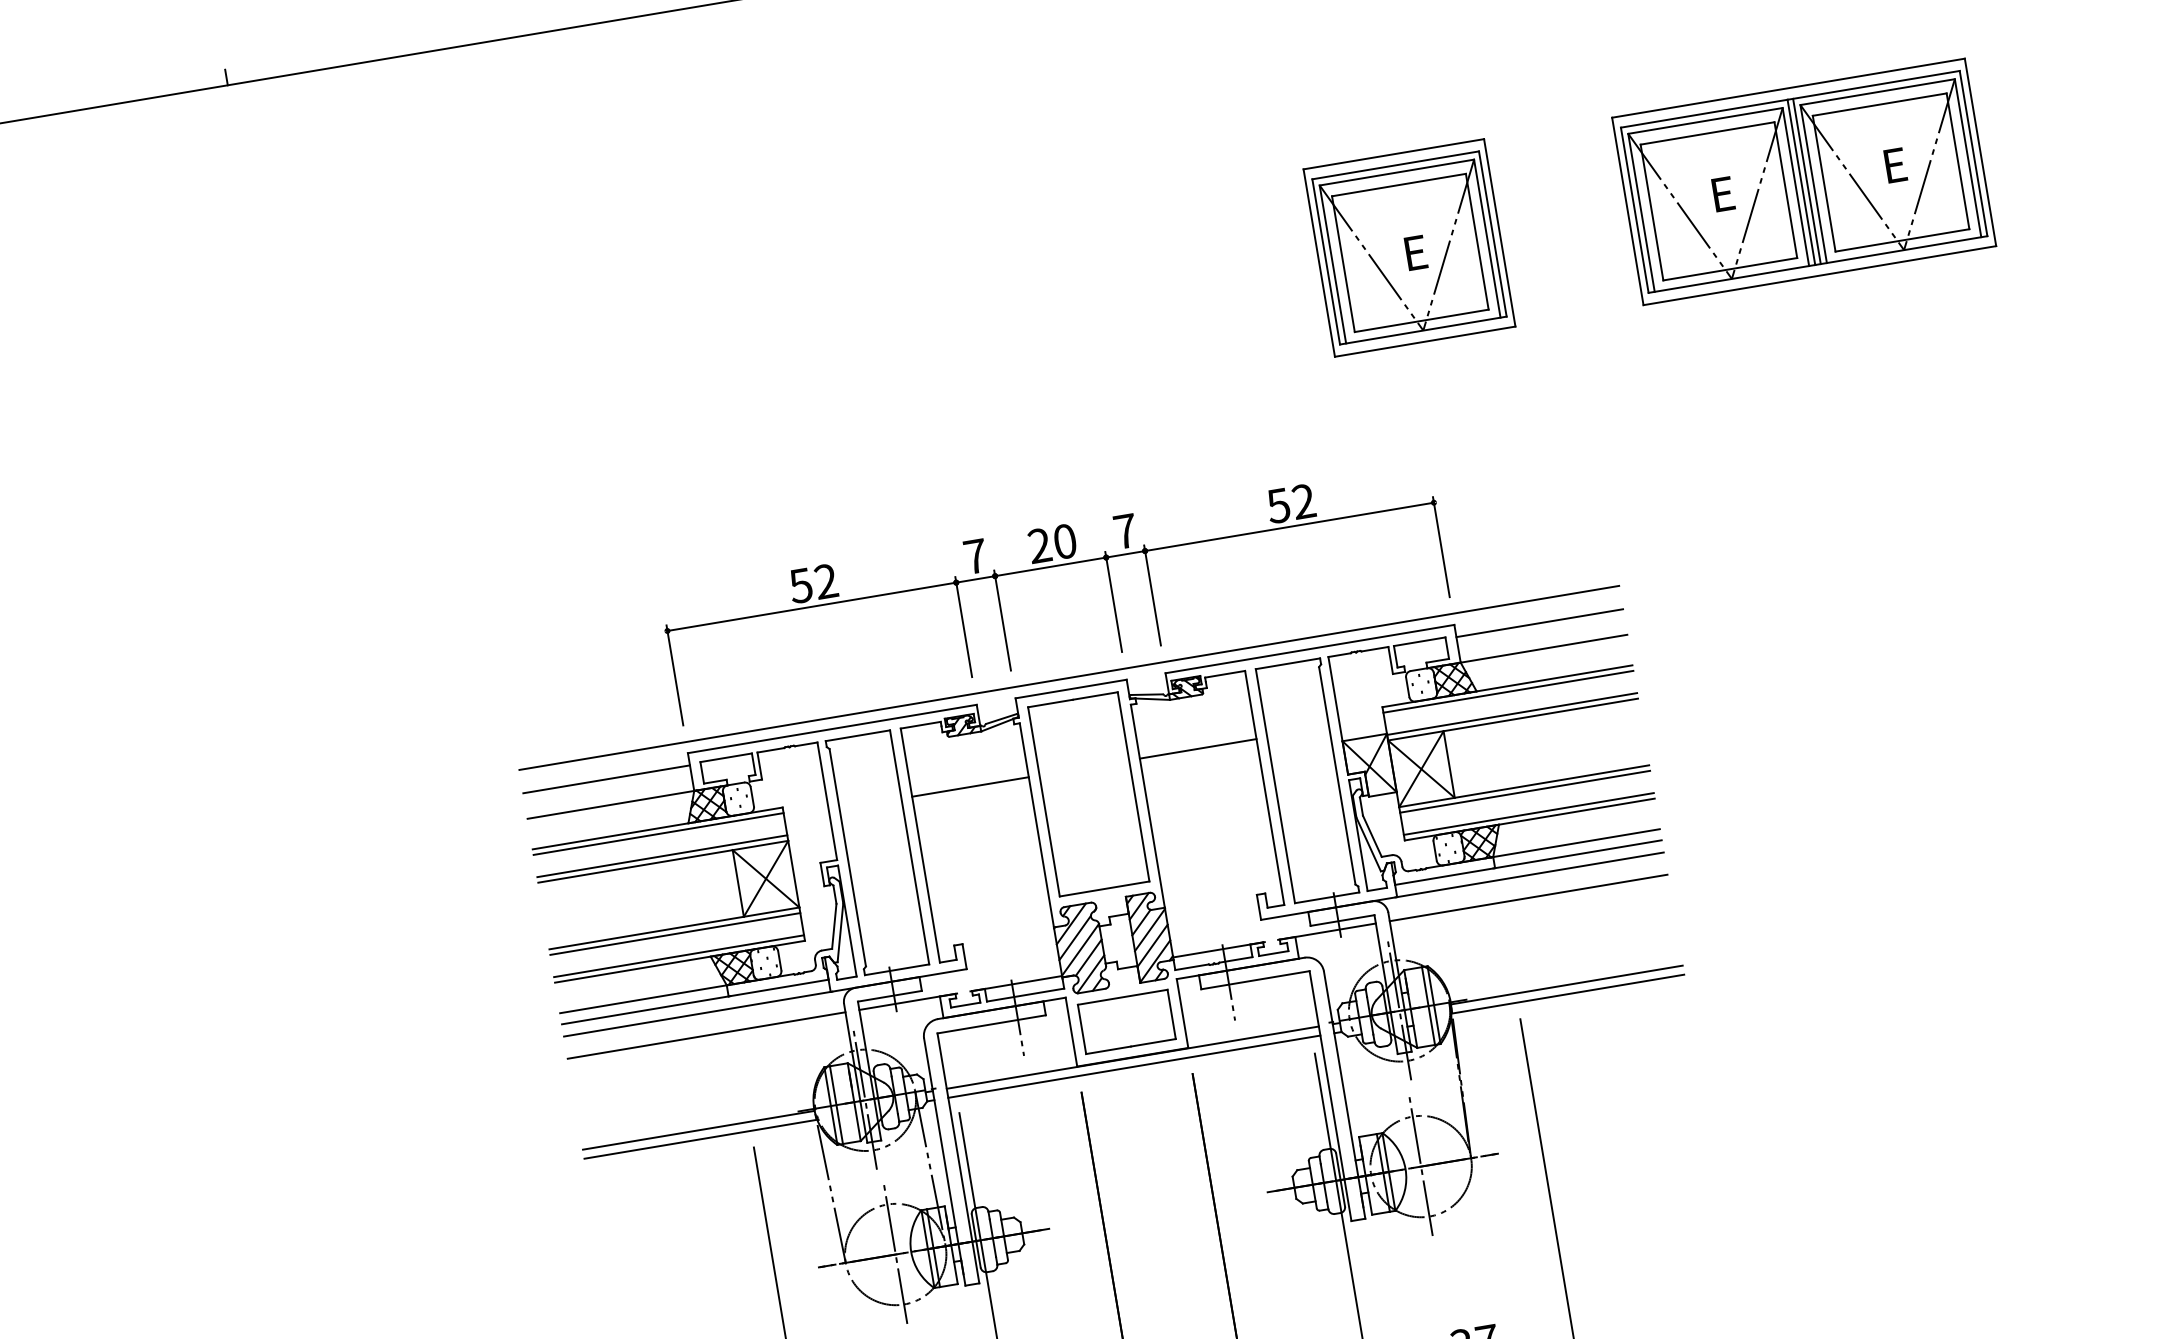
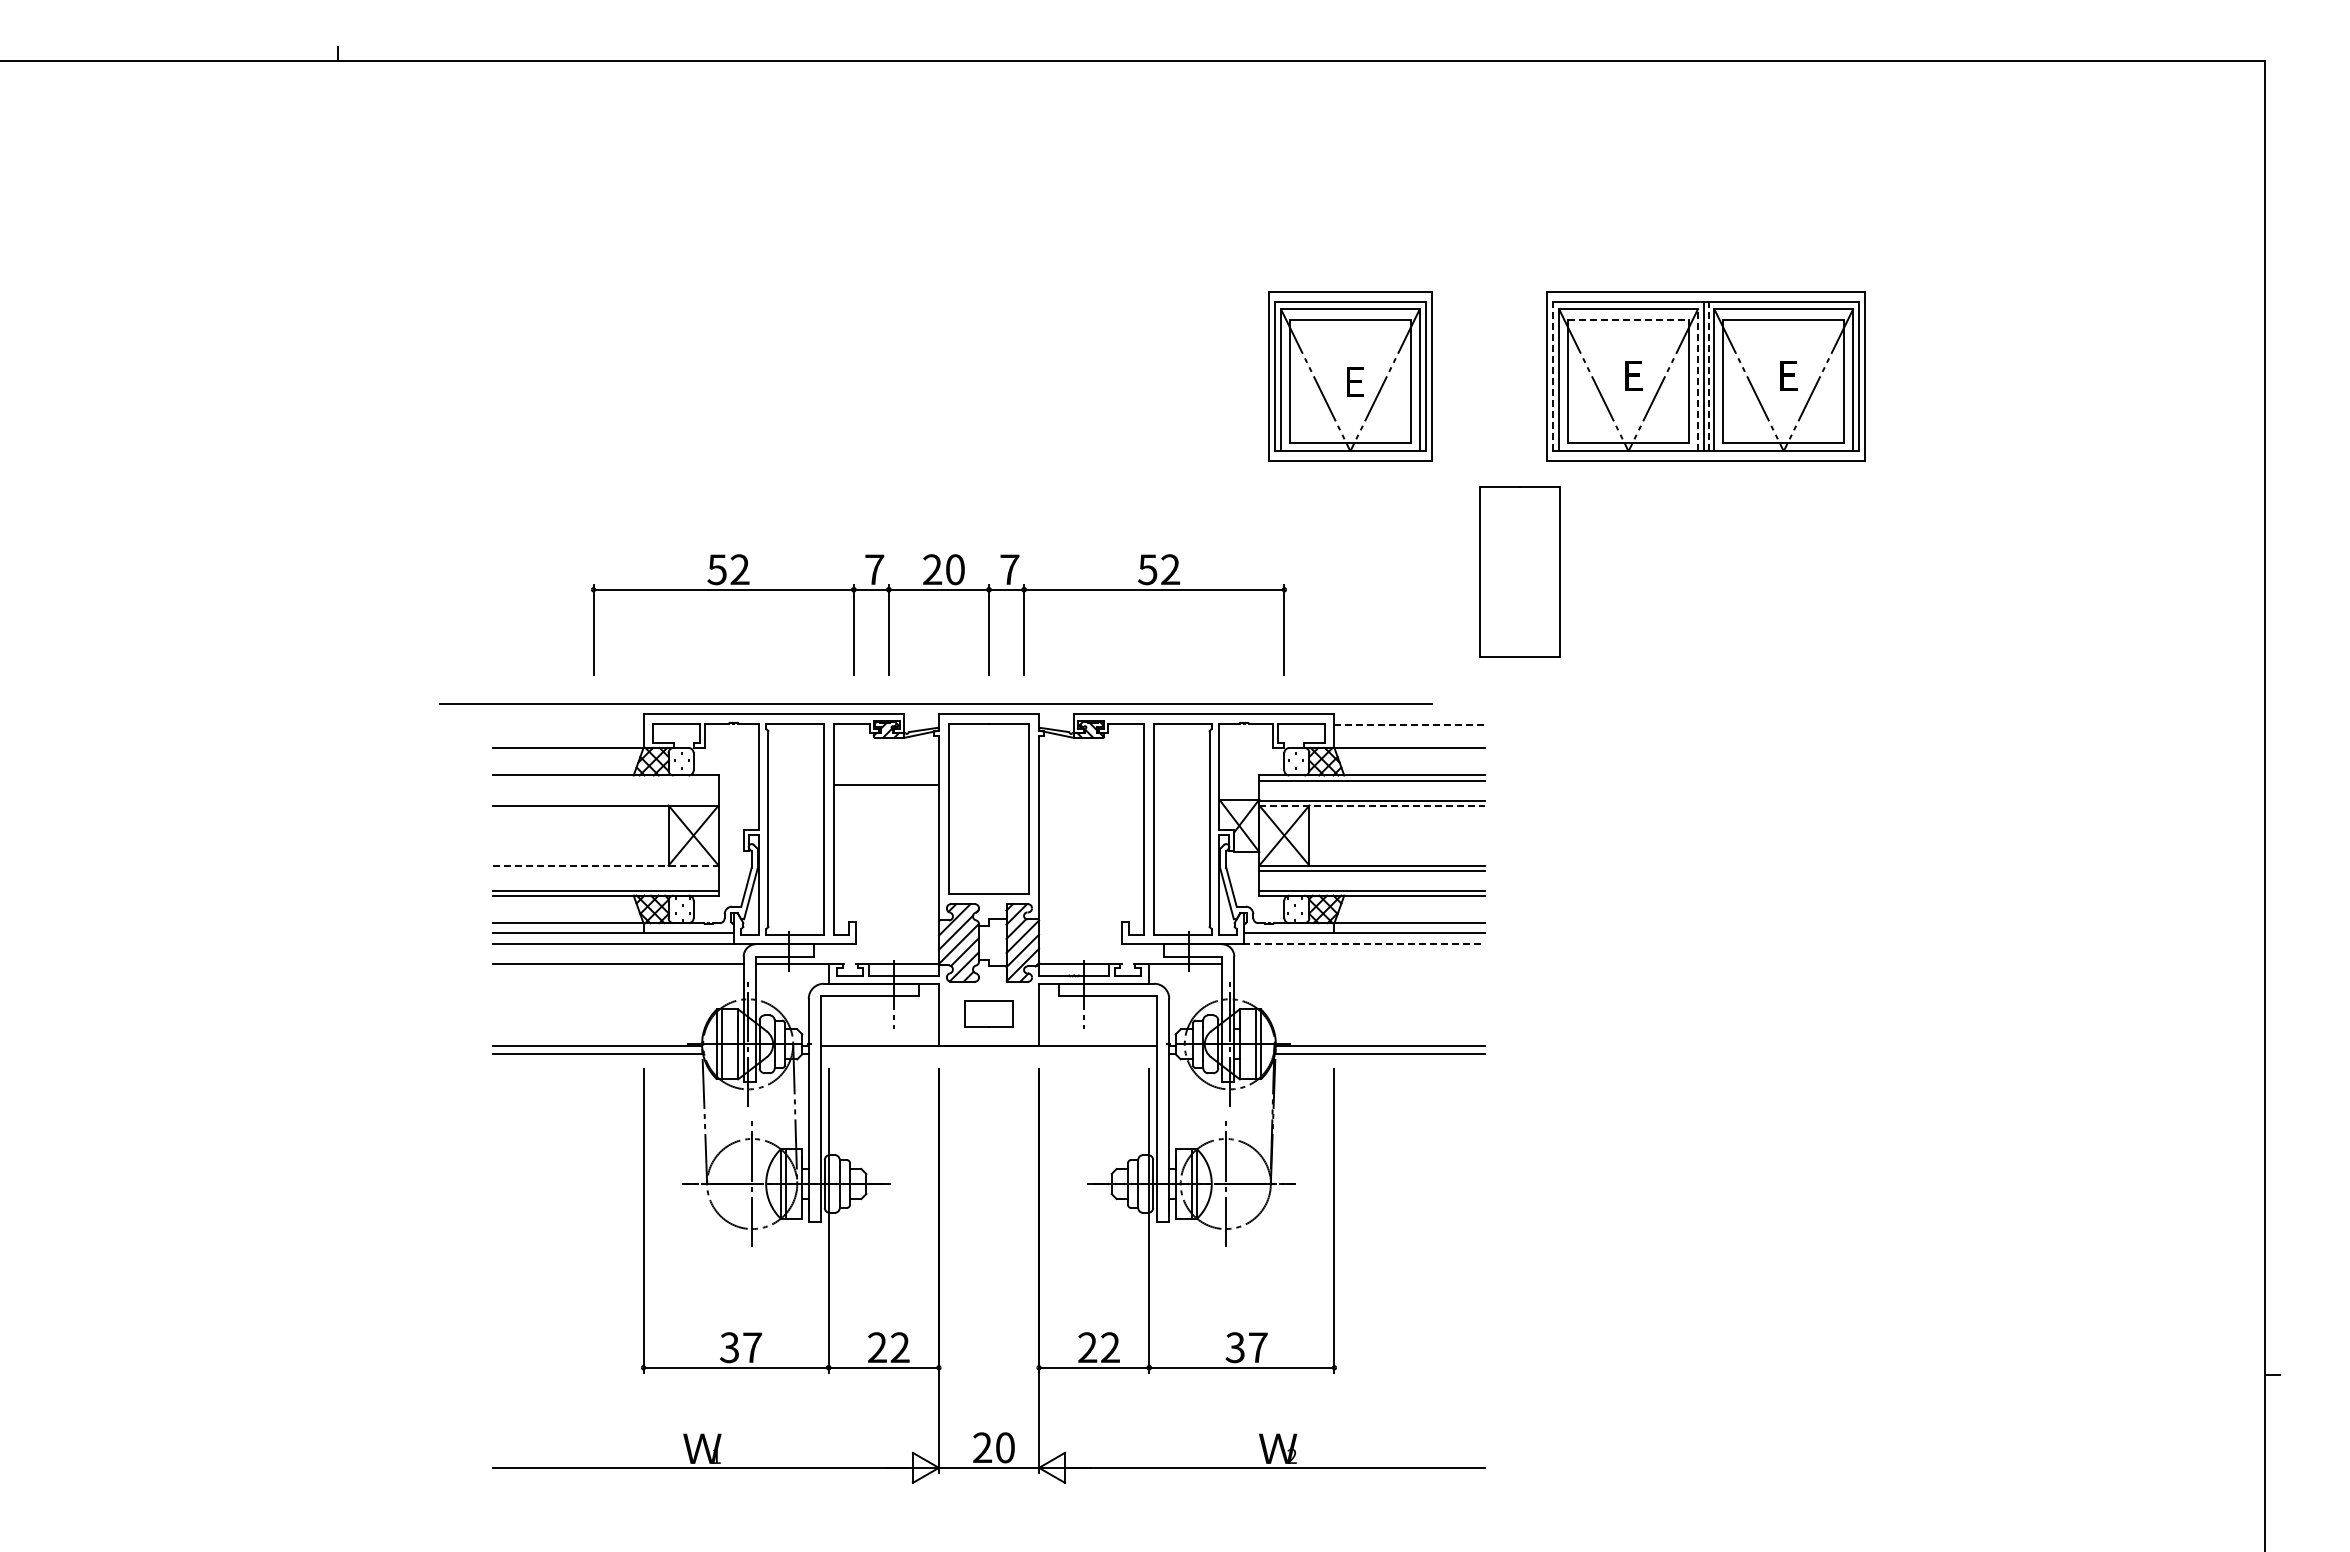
line: (1708, 133) -> (1629, 320), solid -> dashed
line: (1806, 181) -> (1708, 376), solid -> dashed
line: (1796, 186) -> (1698, 379), solid -> dashed
line: (1634, 209) -> (1553, 376), solid -> dashed
part: (1633, 432) -> (1519, 571), added
part: (1050, 567) -> (938, 590), moved
line: (1540, 622) -> (1410, 724), solid -> dashed
line: (1068, 677) -> (935, 703), moved
line: (1512, 719) -> (1371, 805), solid -> dashed
line: (1198, 749) -> (1091, 785), removed
line: (606, 778) -> (568, 724), removed
line: (658, 834) -> (605, 780), removed
line: (661, 856) -> (605, 800), removed
line: (1529, 875) -> (1363, 944), solid -> dashed
line: (1528, 898) -> (1359, 964), removed
line: (674, 928) -> (606, 865), solid -> dashed
line: (674, 933) -> (605, 870), removed
part: (1126, 1021) -> (988, 1013), size x0.6
line: (1133, 1066) -> (988, 1054), removed

